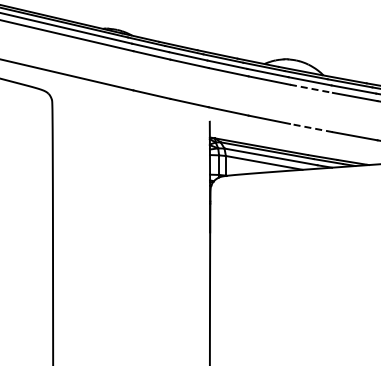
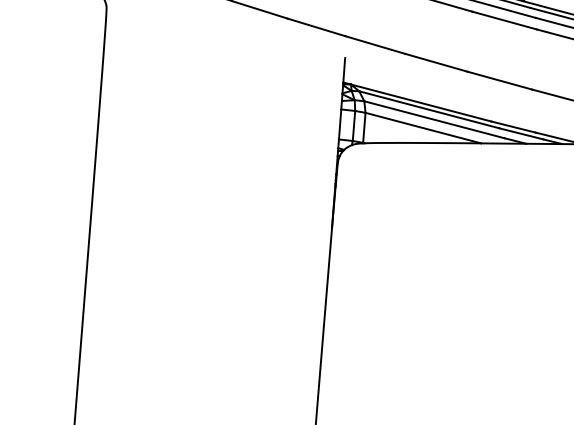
line: (311, 88) -> (504, 20), dashed -> solid
line: (311, 128) -> (499, 81), dashed -> solid

